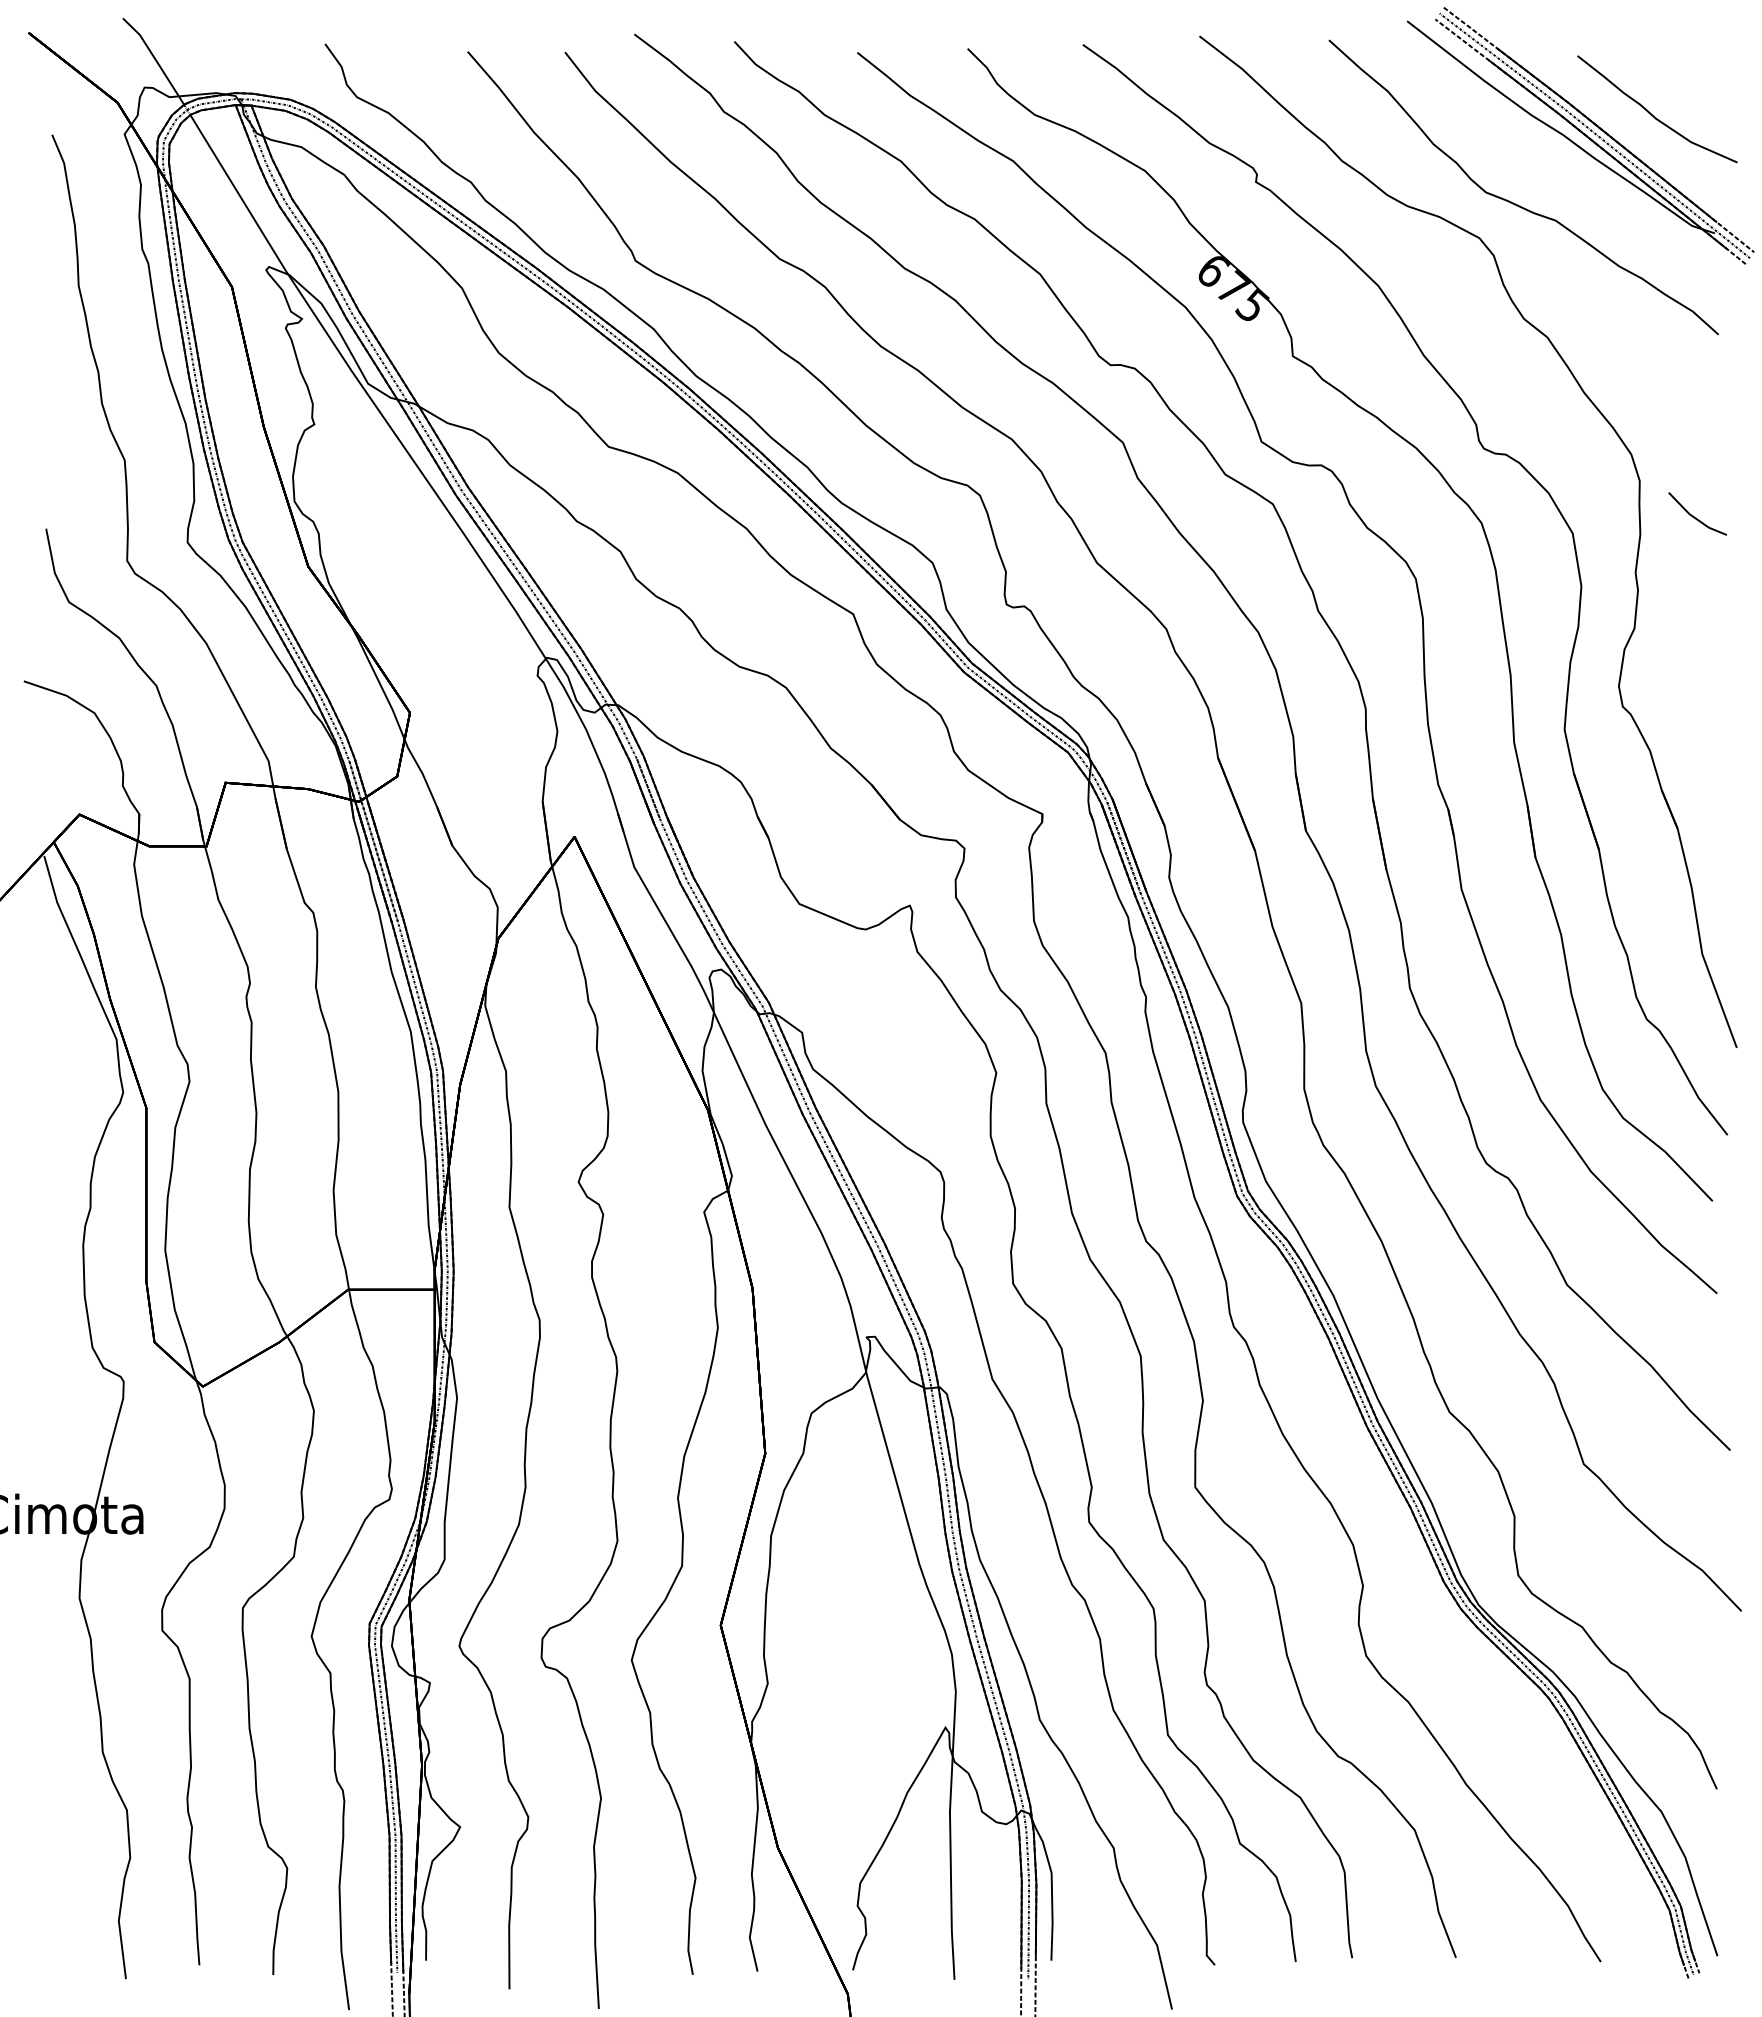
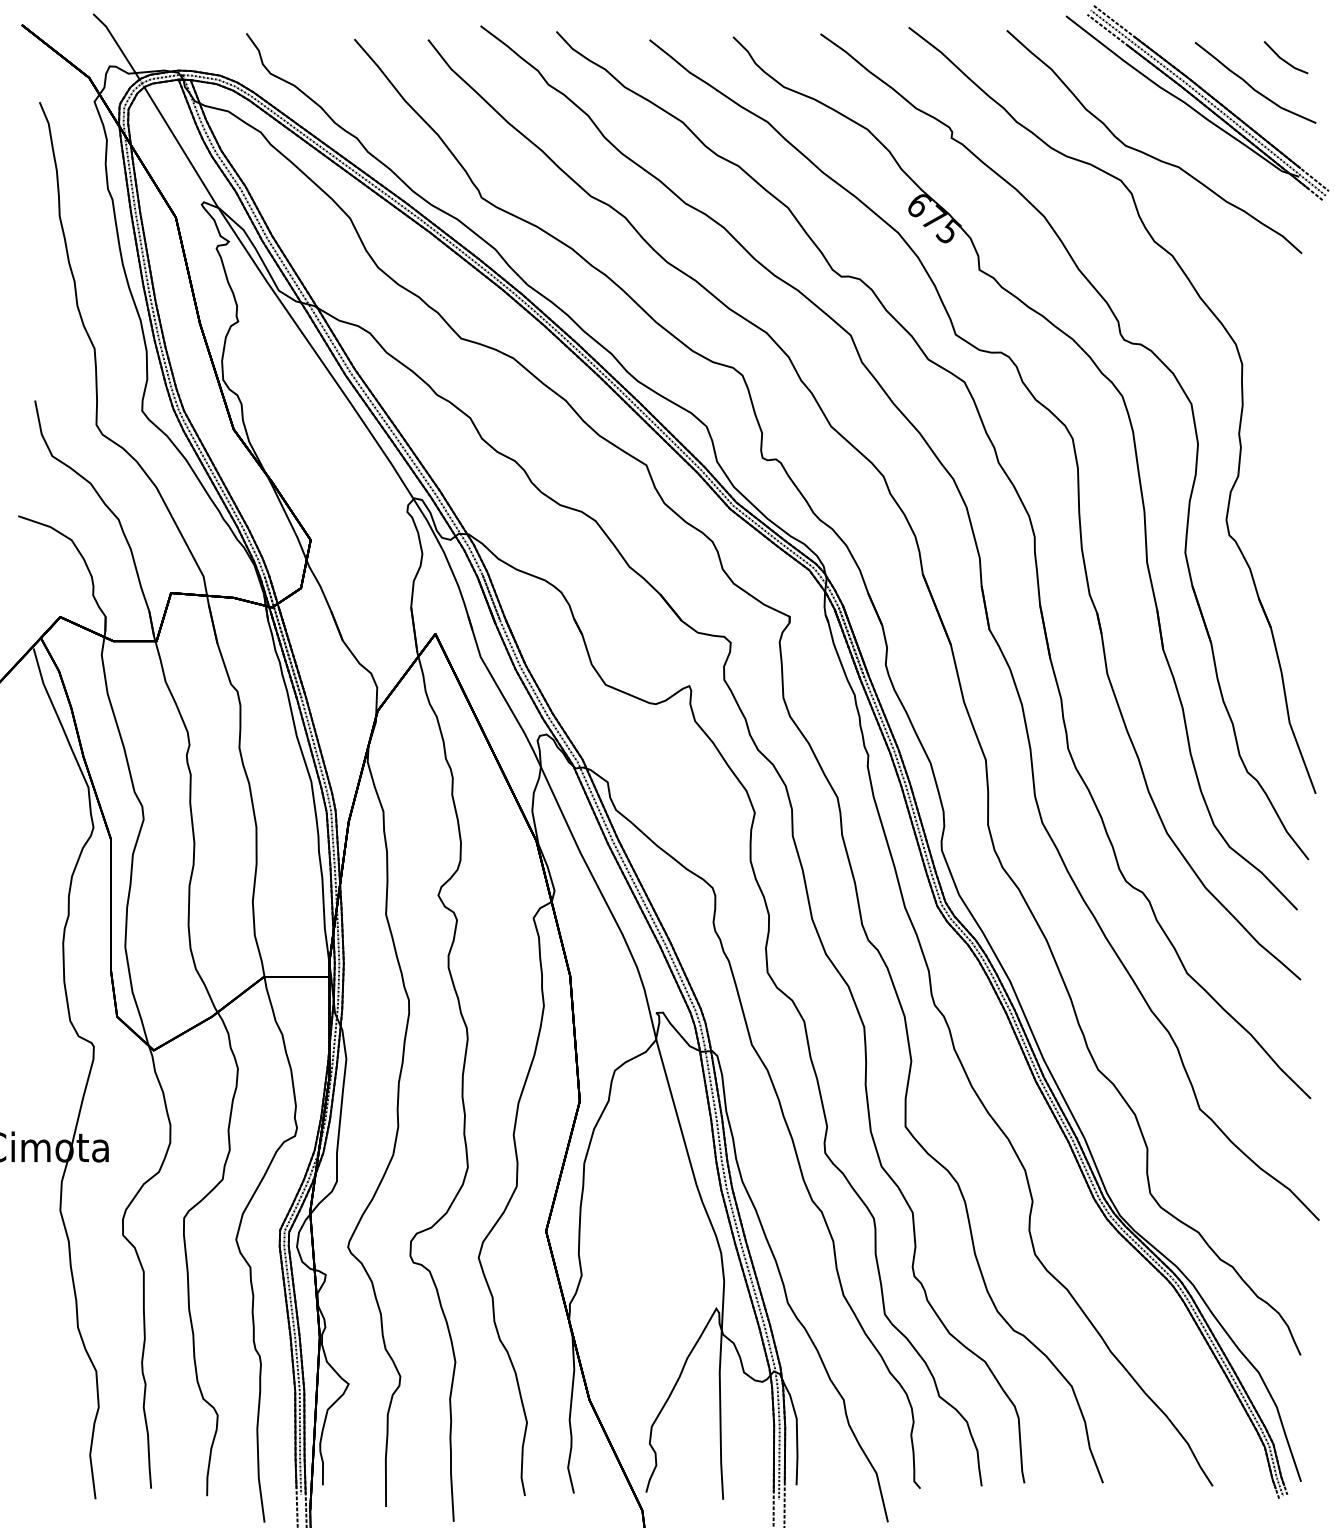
part: (1697, 513) -> (1285, 57), moved

